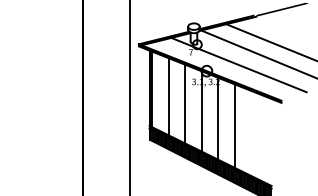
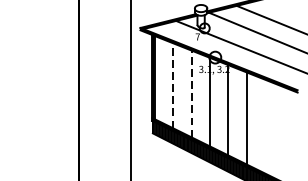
line: (168, 96) -> (173, 85), solid -> dashed
line: (185, 103) -> (191, 93), solid -> dashed

